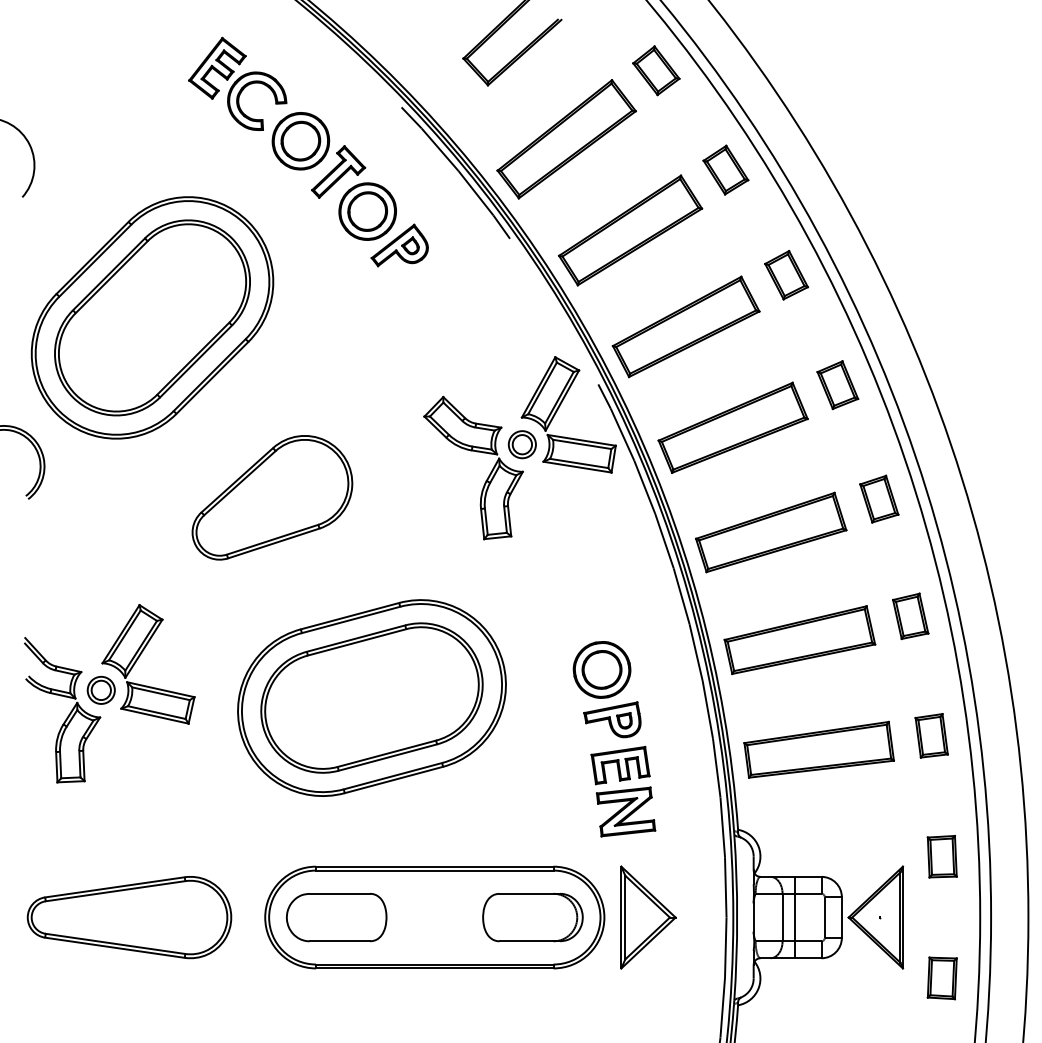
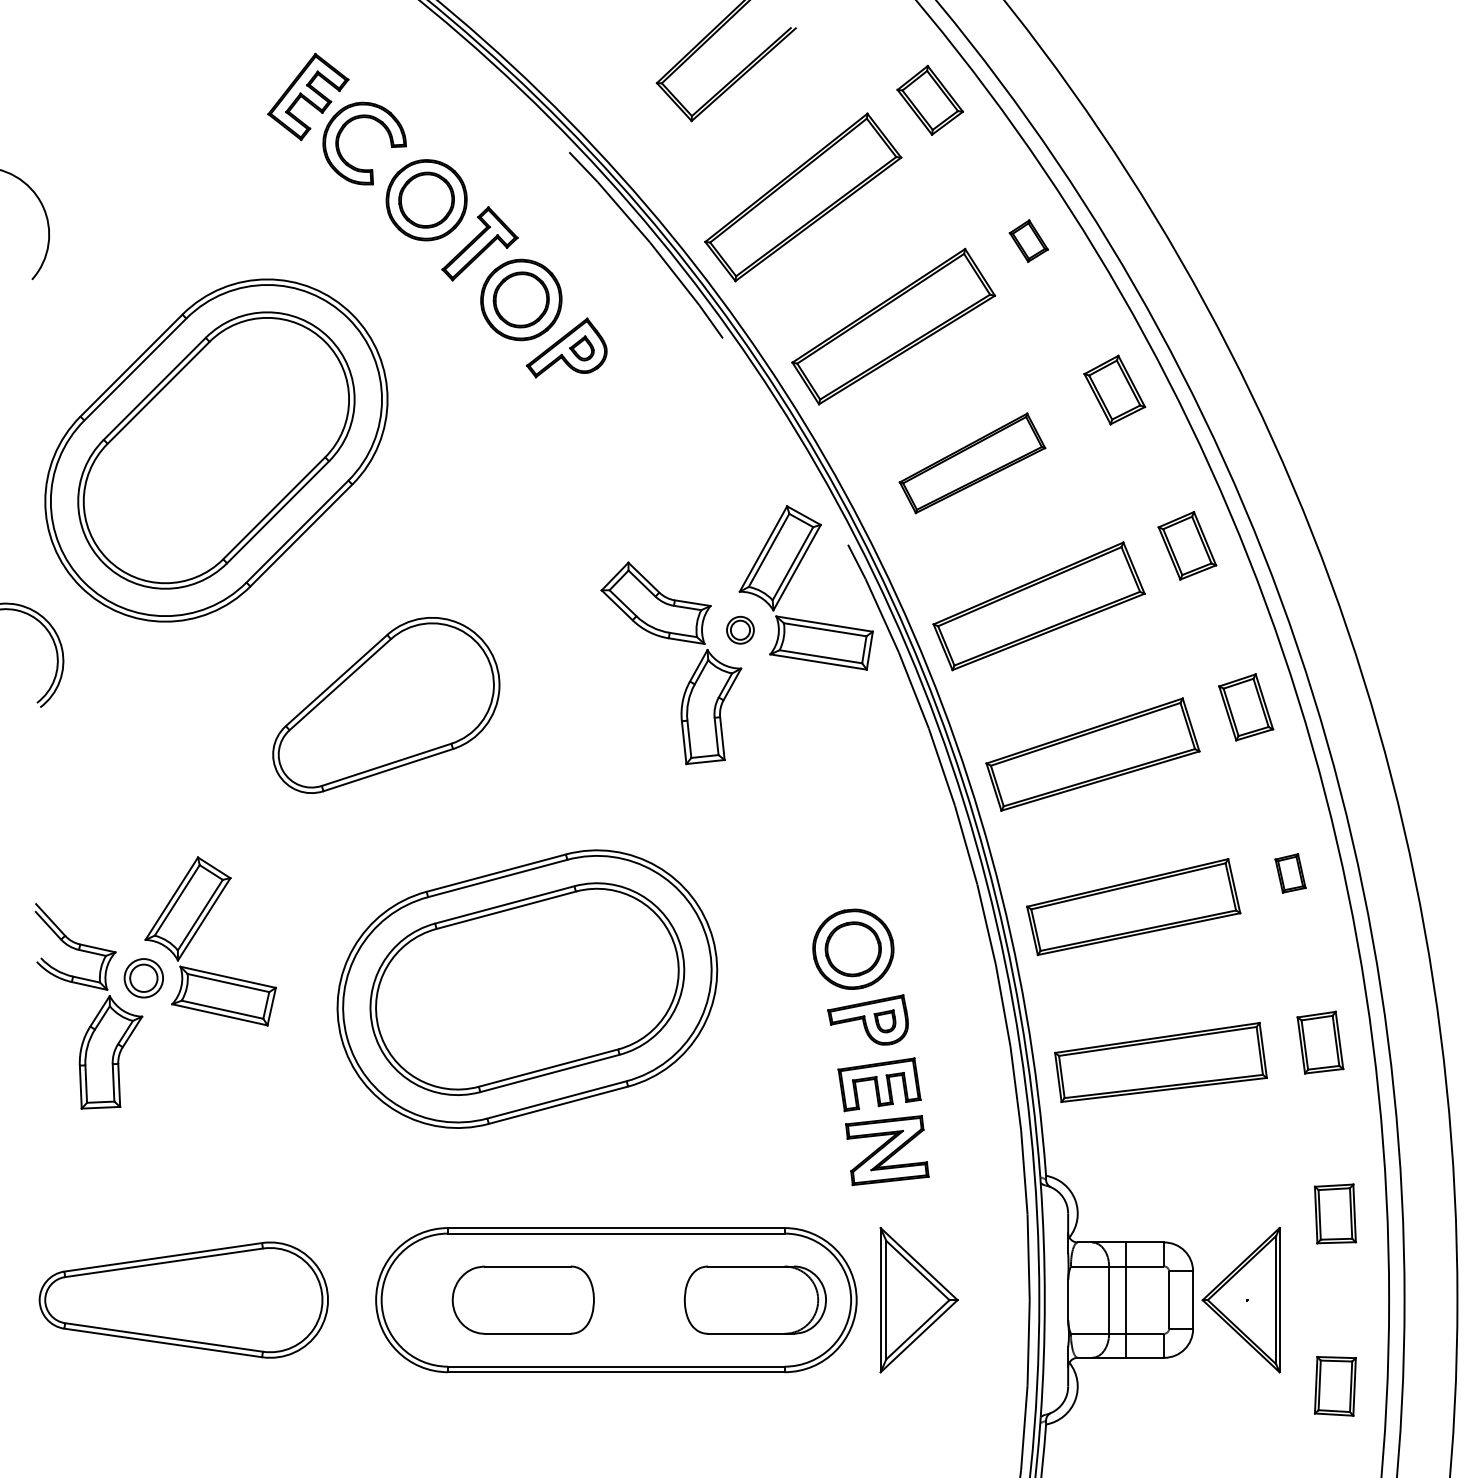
part: (725, 169) -> (1028, 240), size x0.6
part: (686, 327) -> (972, 463), size x0.7
part: (522, 444) -> (740, 630), size x0.7
part: (910, 616) -> (1290, 873), size x0.6
part: (336, 917) -> (522, 1299), moved

